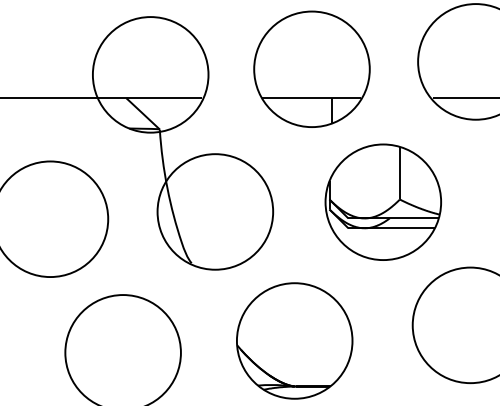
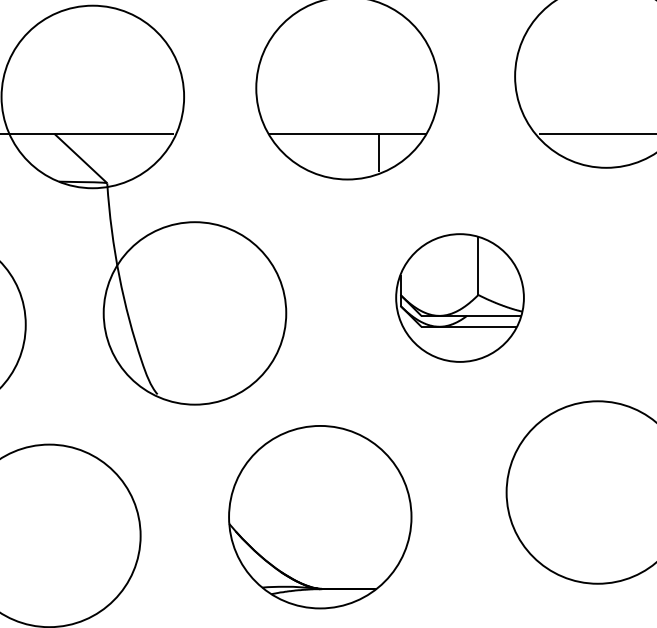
part: (382, 201) -> (458, 296), size x0.7

